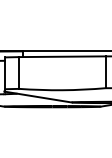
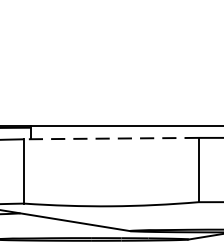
line: (61, 56) -> (109, 138), solid -> dashed

